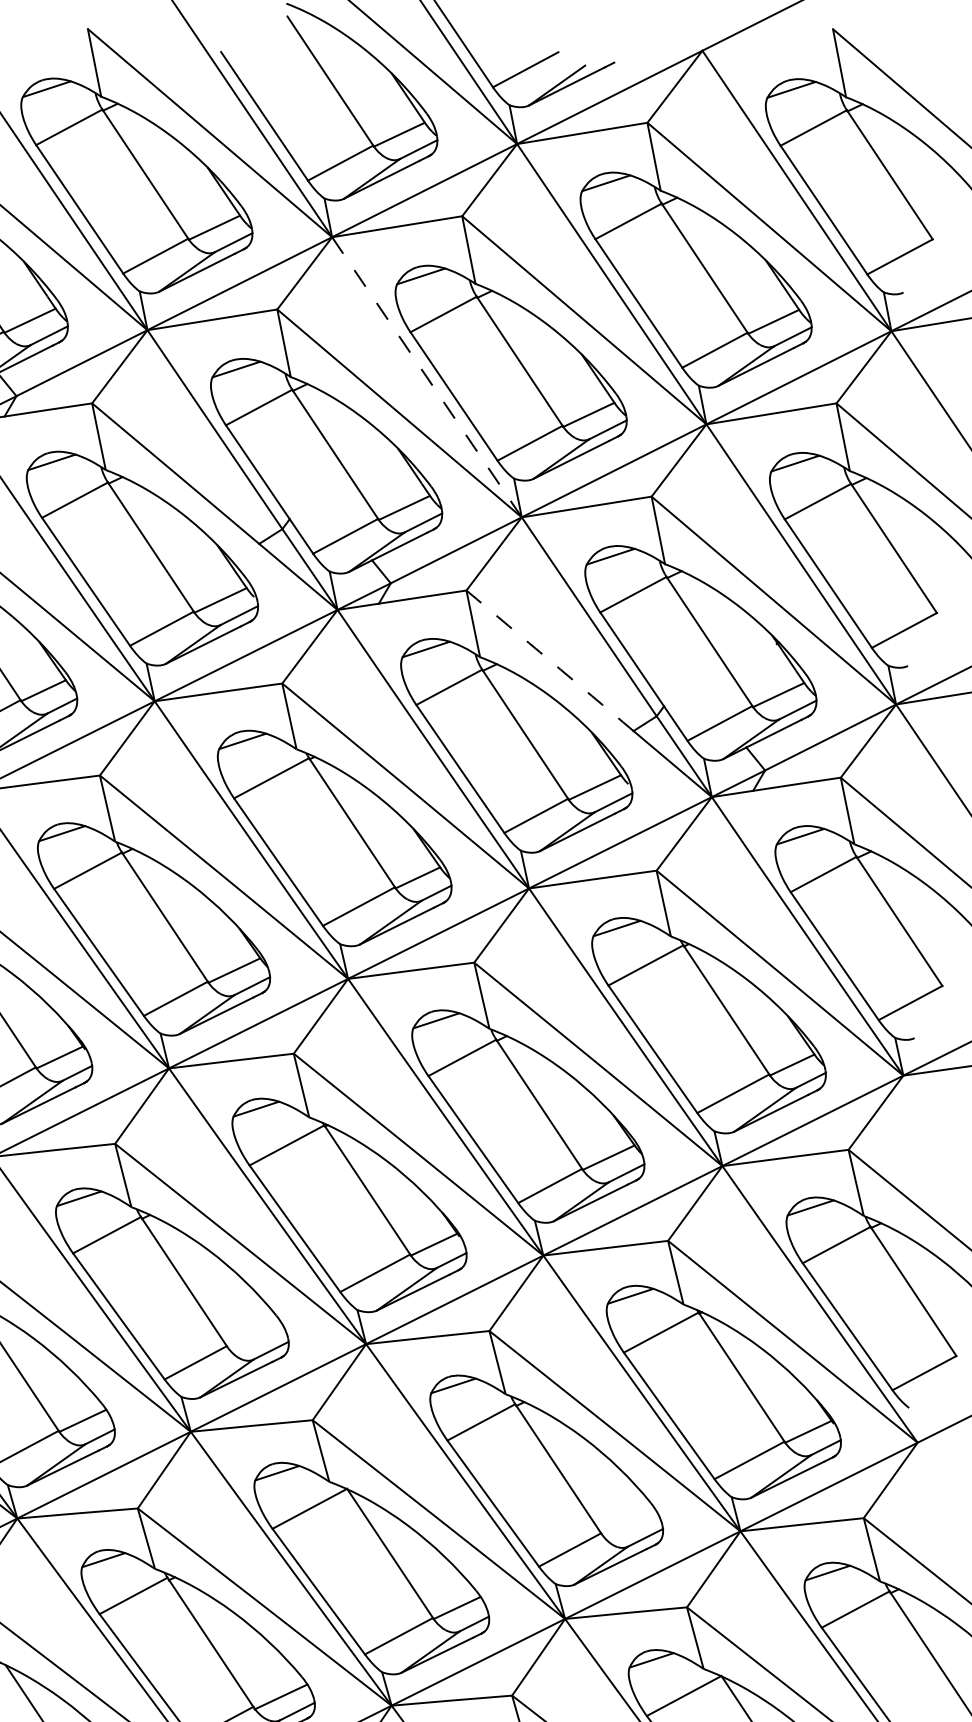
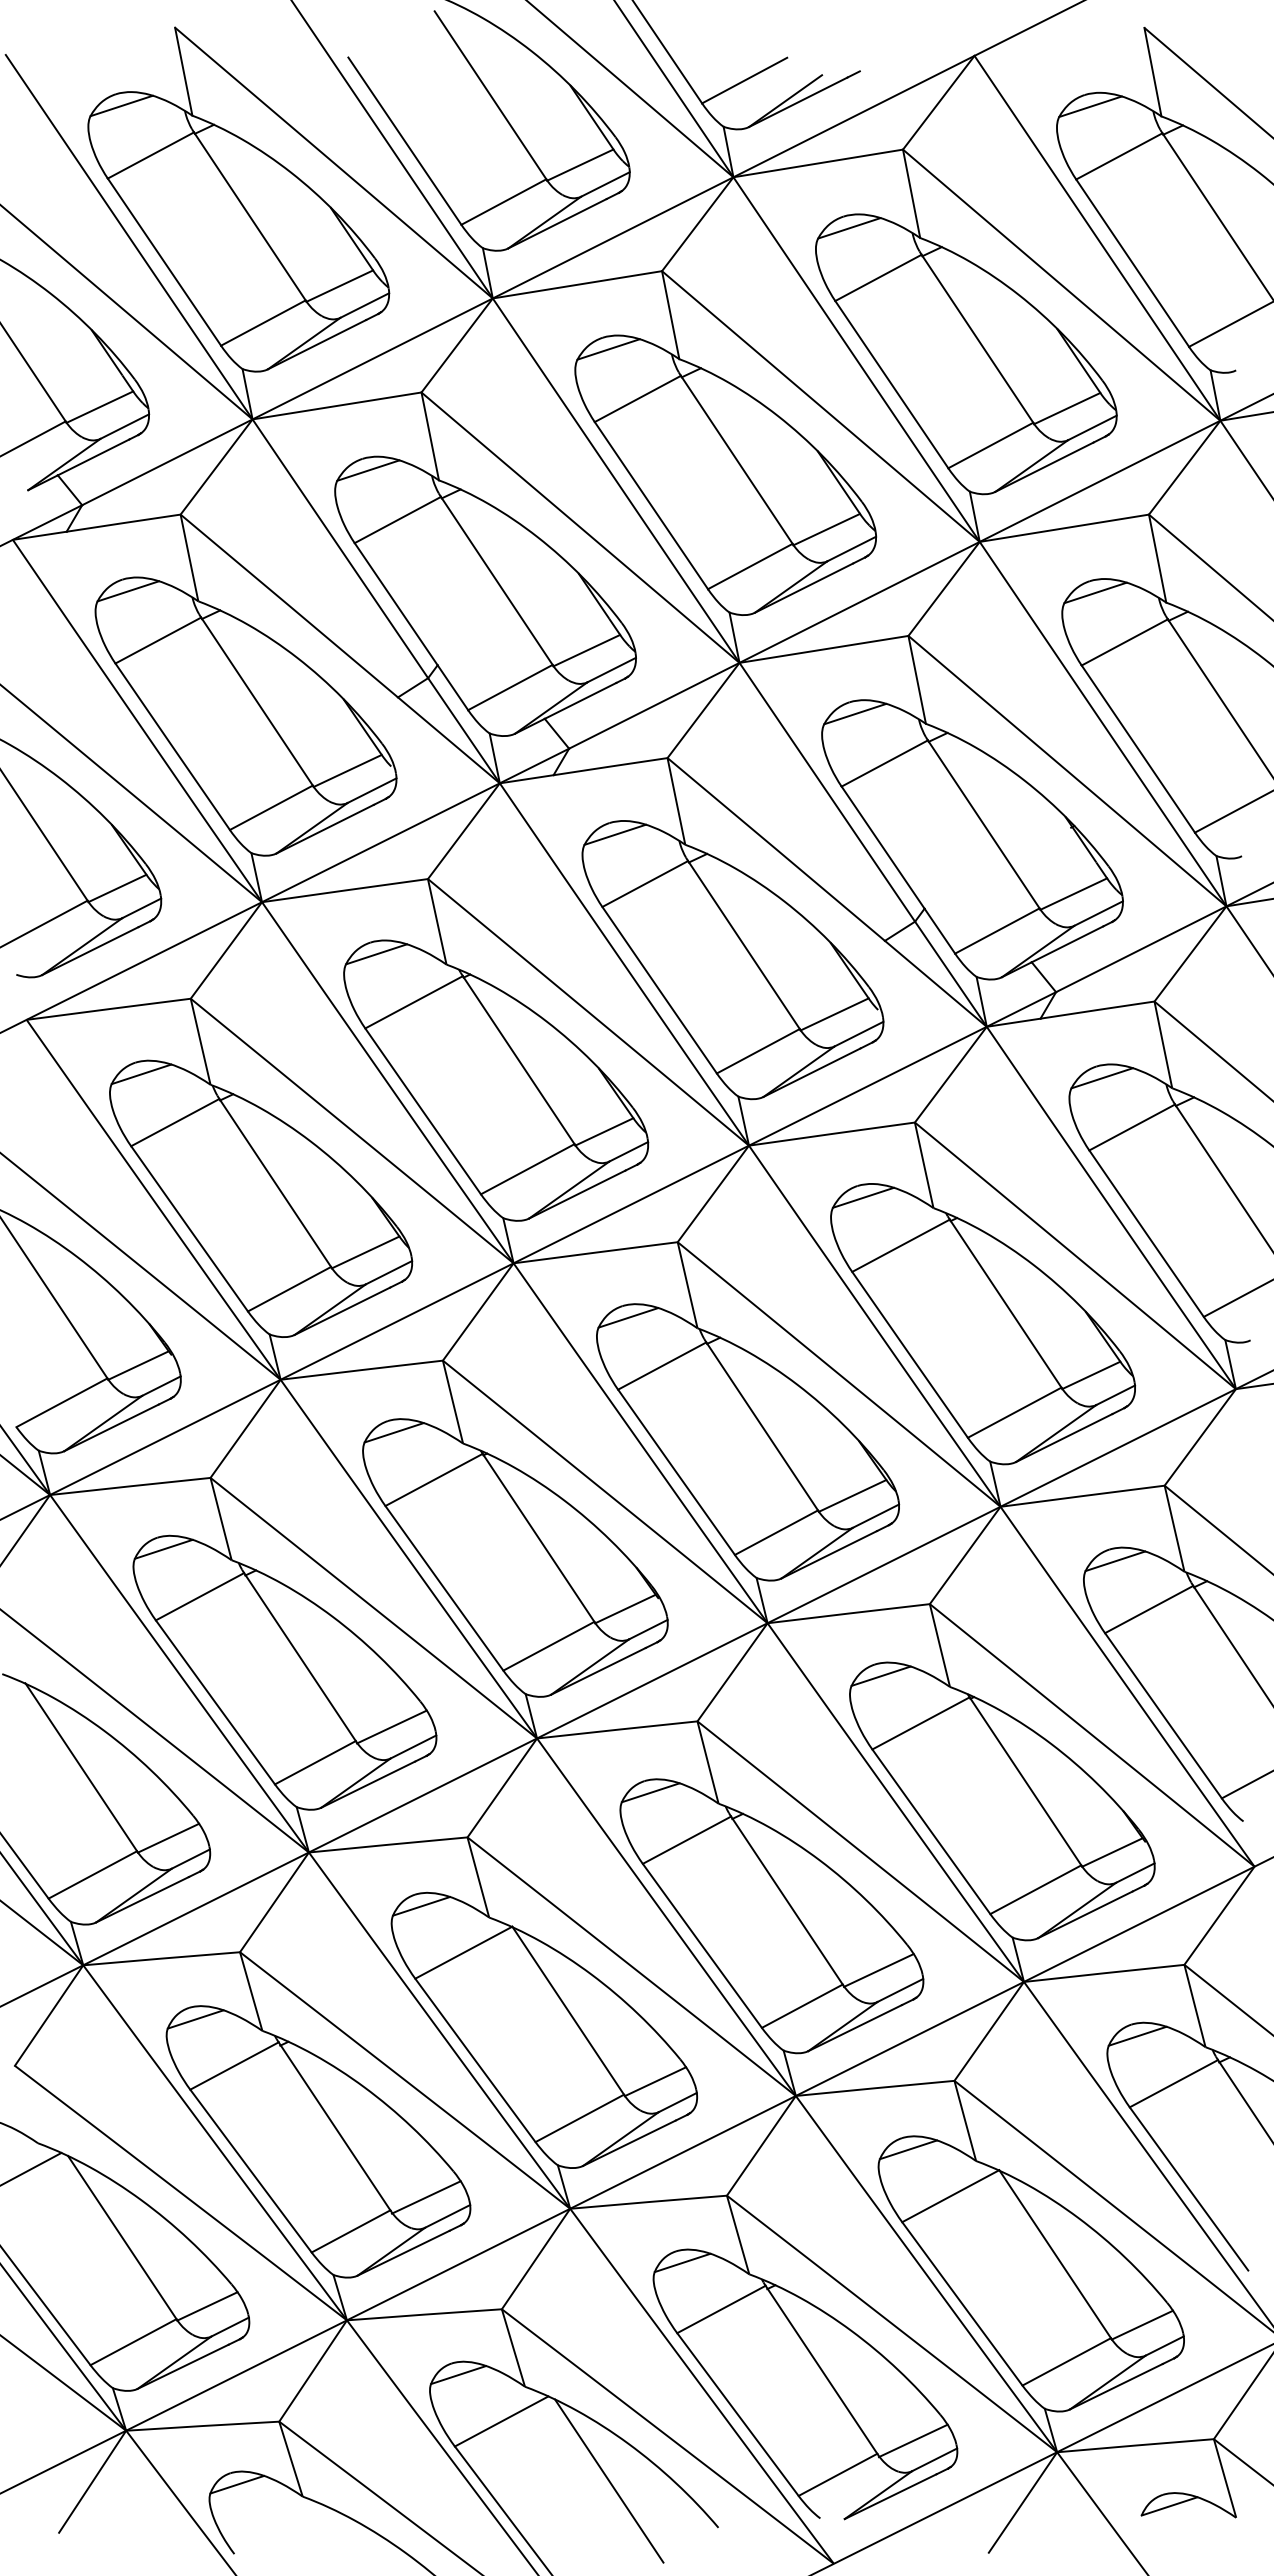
line: (426, 377) -> (615, 480), dashed -> solid
arc: (550, 660) -> (776, 849), dashed -> solid
line: (254, 1334) -> (391, 1726), added
line: (628, 1522) -> (878, 1970), added

